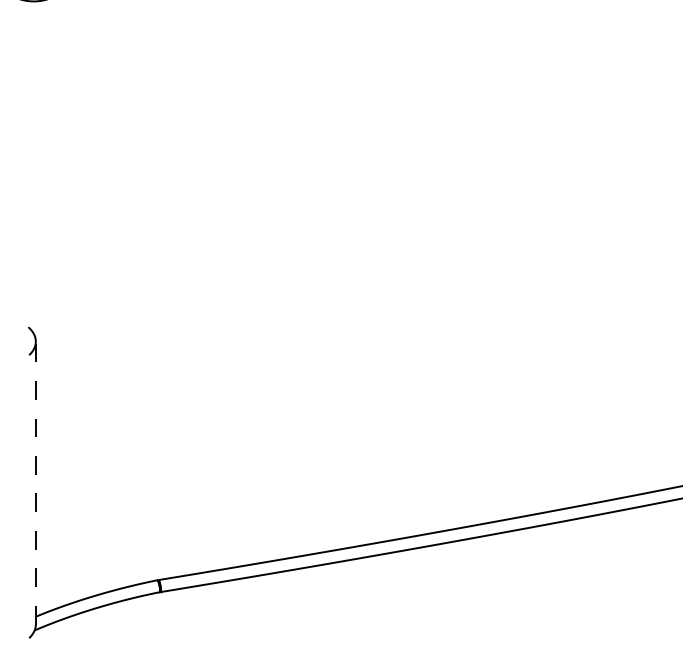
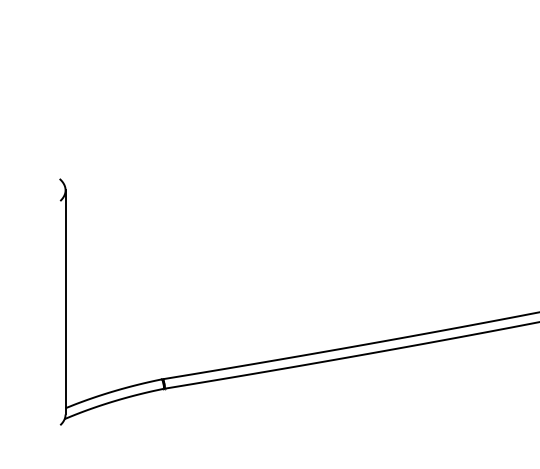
line: (35, 482) -> (65, 301), dashed -> solid

